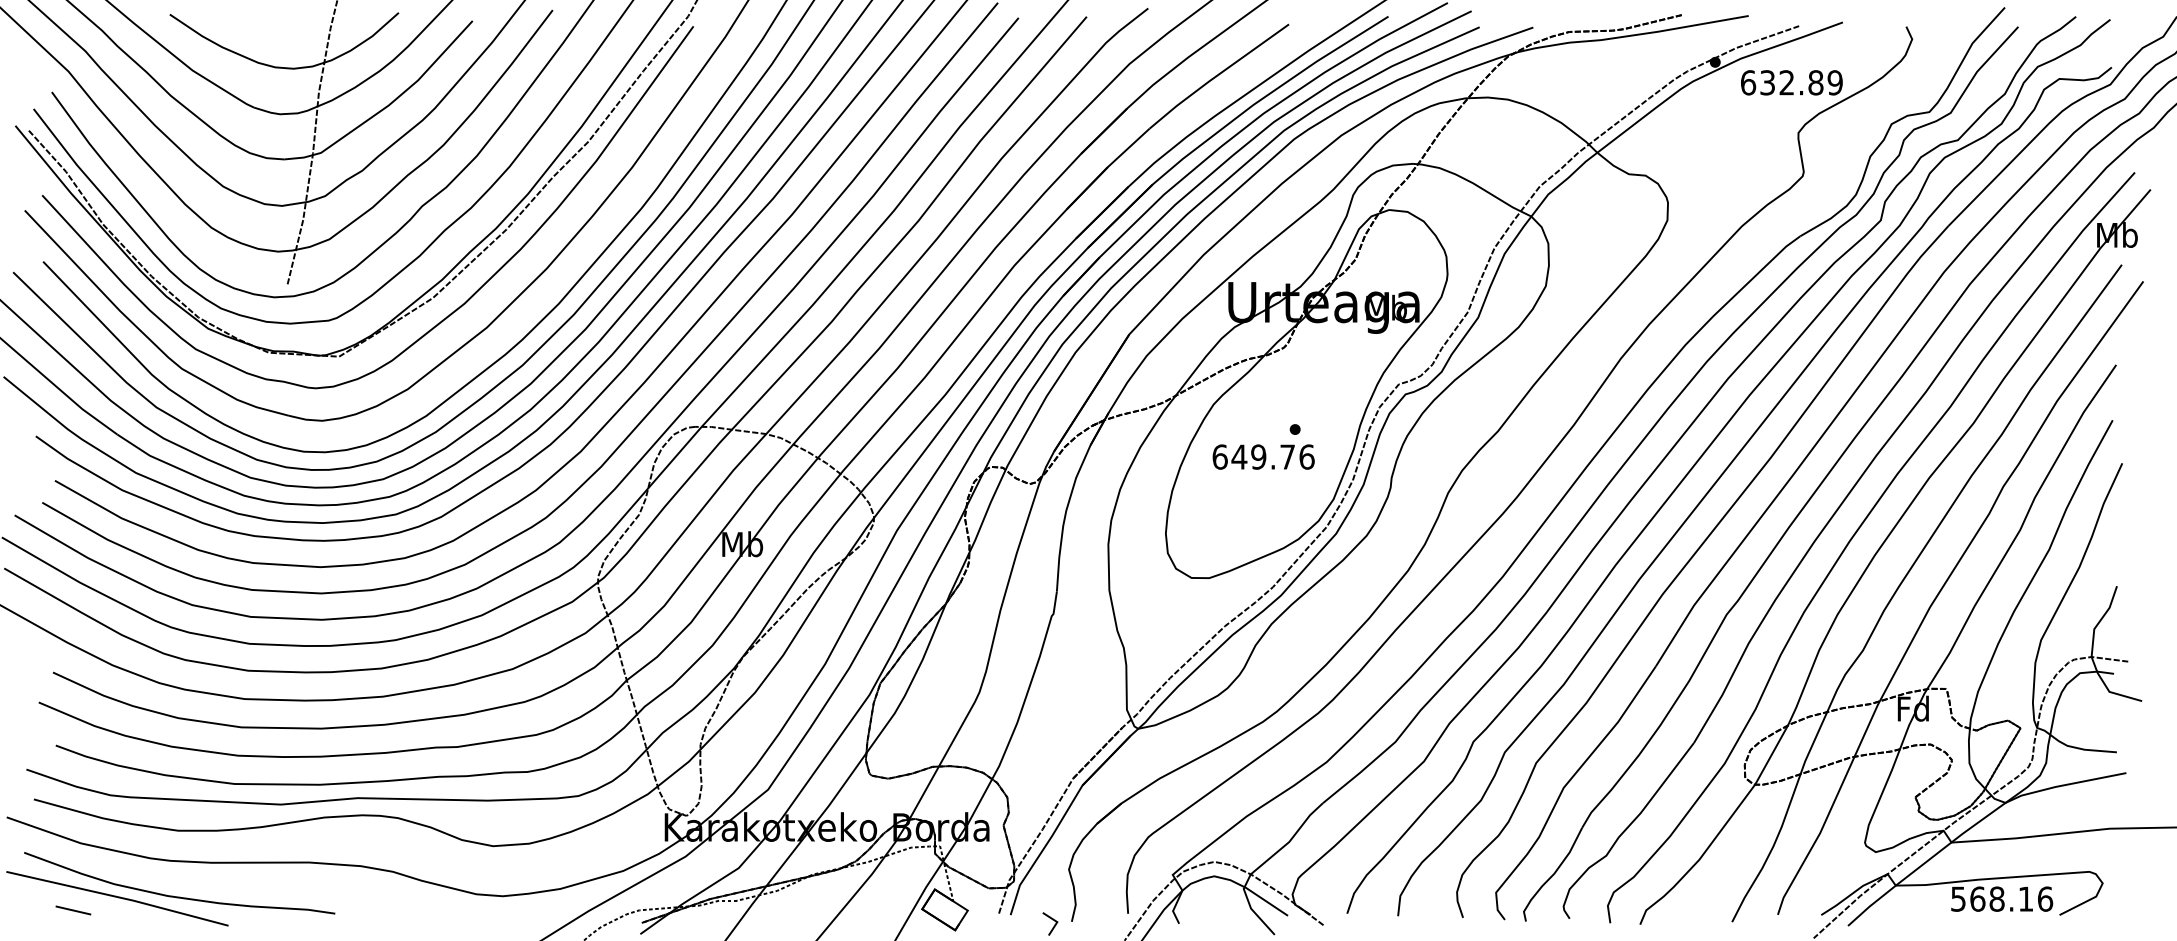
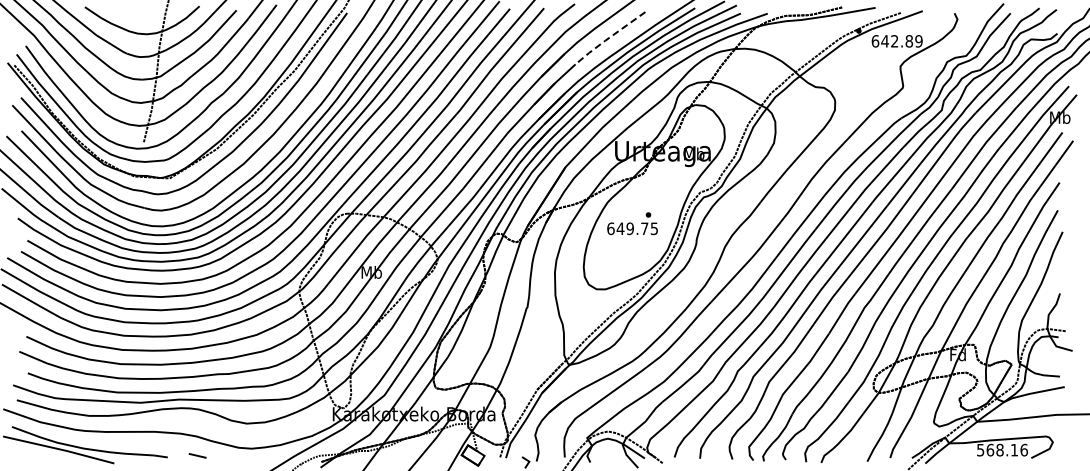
line: (1215, 77) -> (608, 38), solid -> dashed
text: (1768, 83) -> (885, 41), 632.89 -> 642.89
text: (1307, 456) -> (654, 228), 649.76 -> 649.75
line: (73, 909) -> (197, 455), moved

